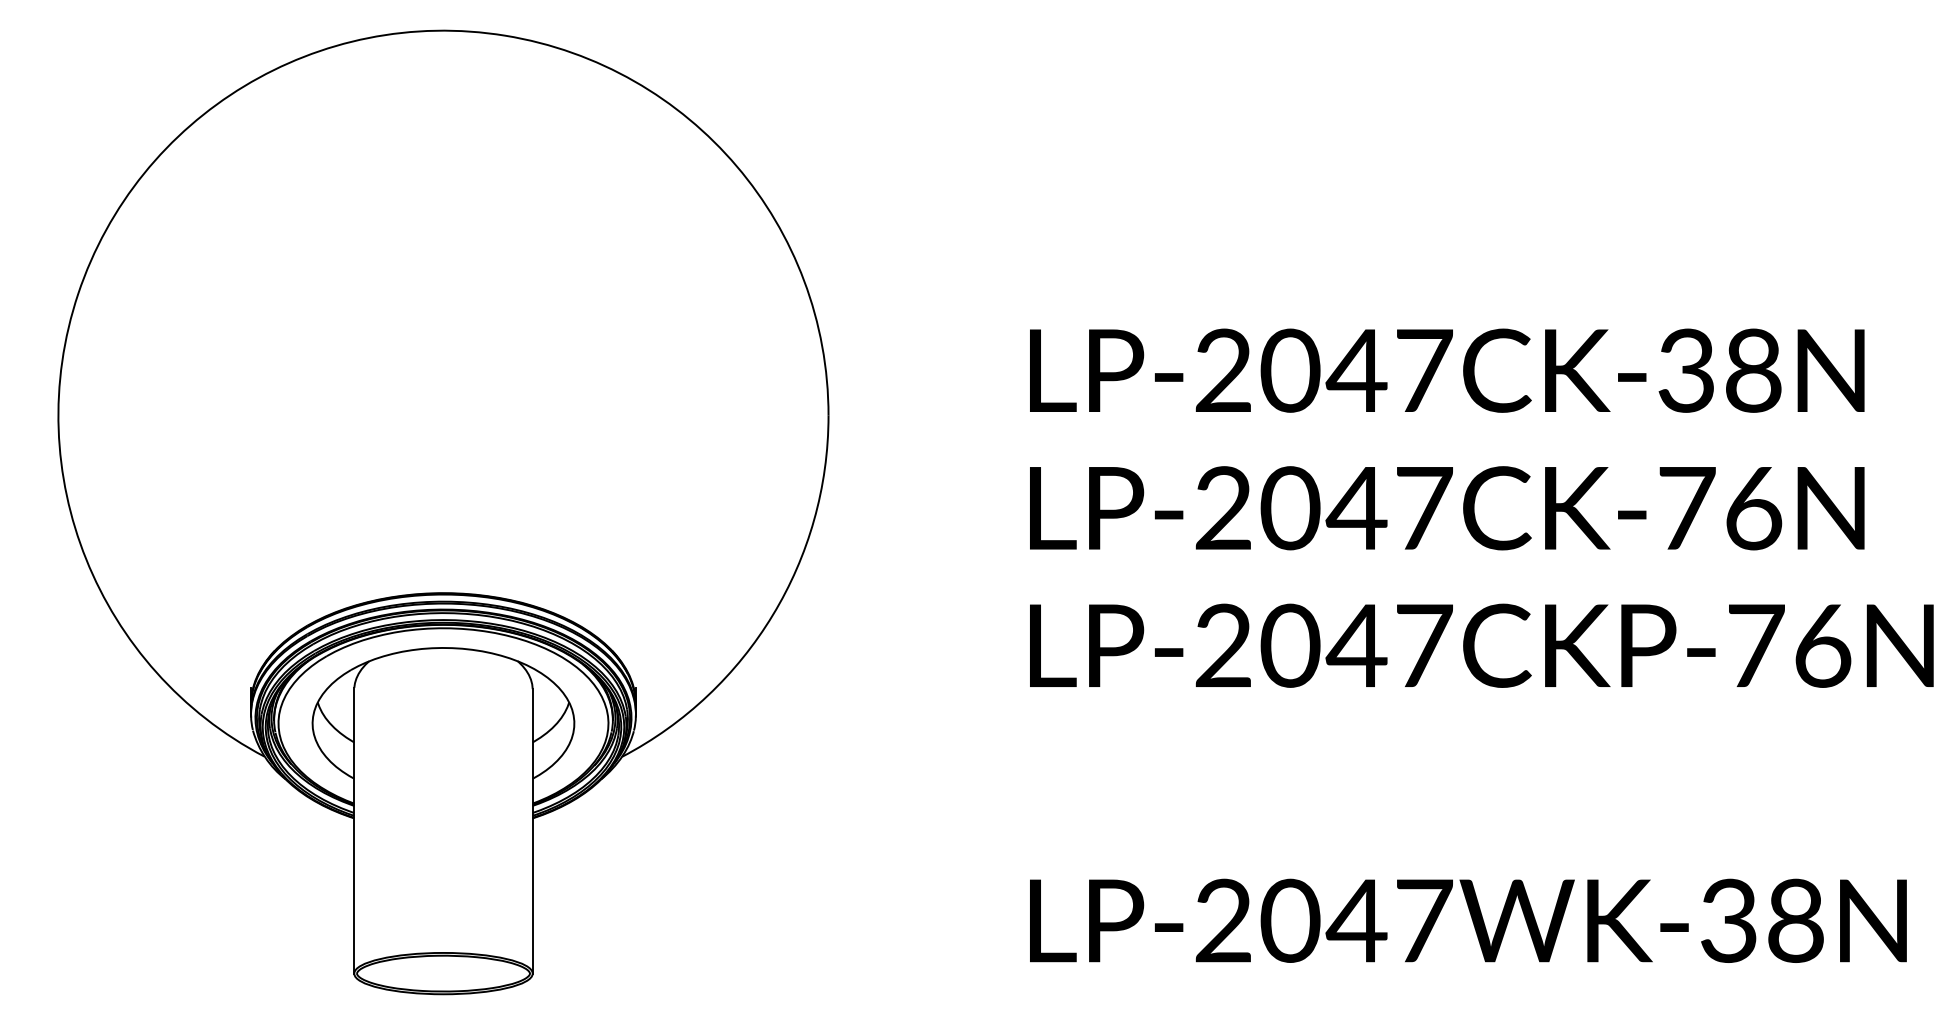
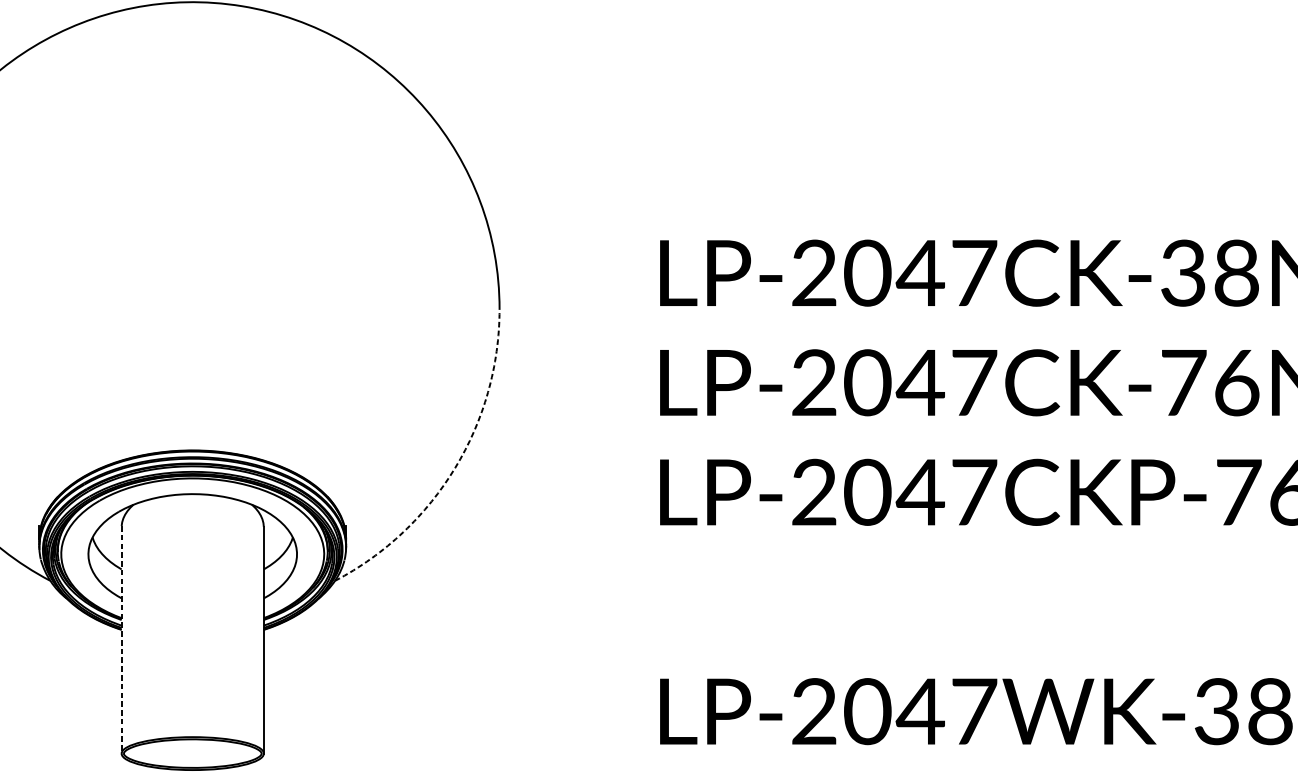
arc: (772, 615) -> (454, 468), solid -> dashed
line: (354, 830) -> (121, 639), solid -> dashed

